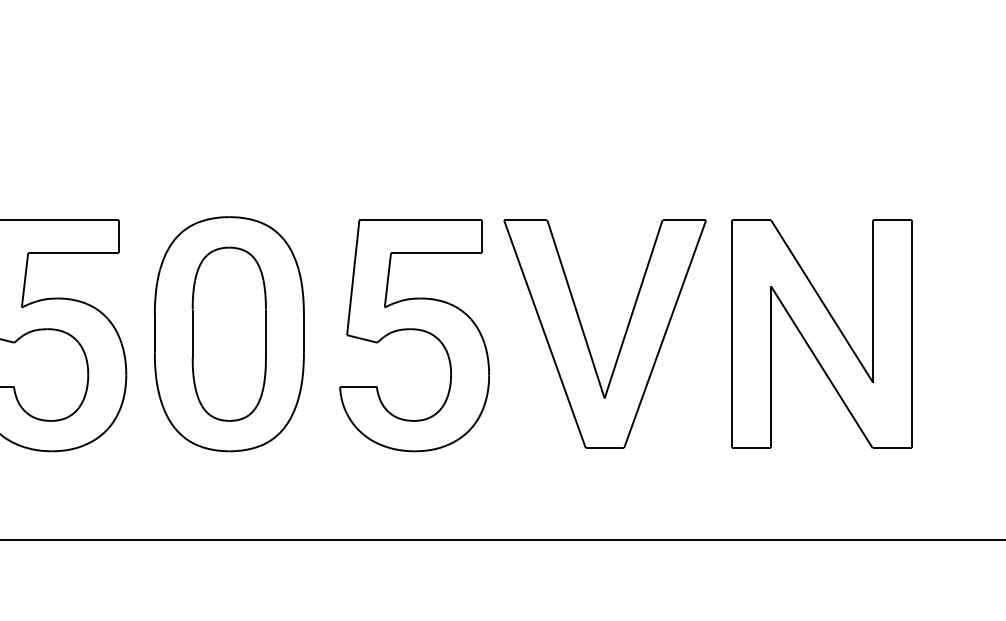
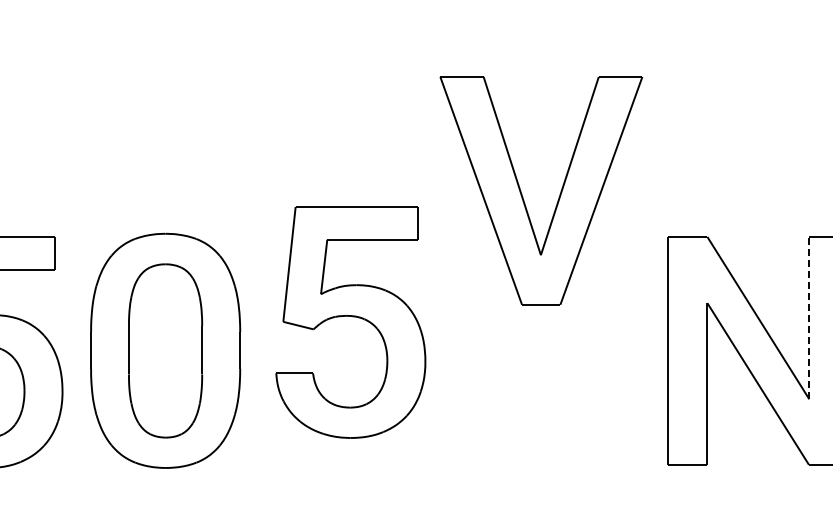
line: (873, 300) -> (809, 317), solid -> dashed
part: (414, 335) -> (350, 322), moved
part: (586, 338) -> (522, 195), moved

